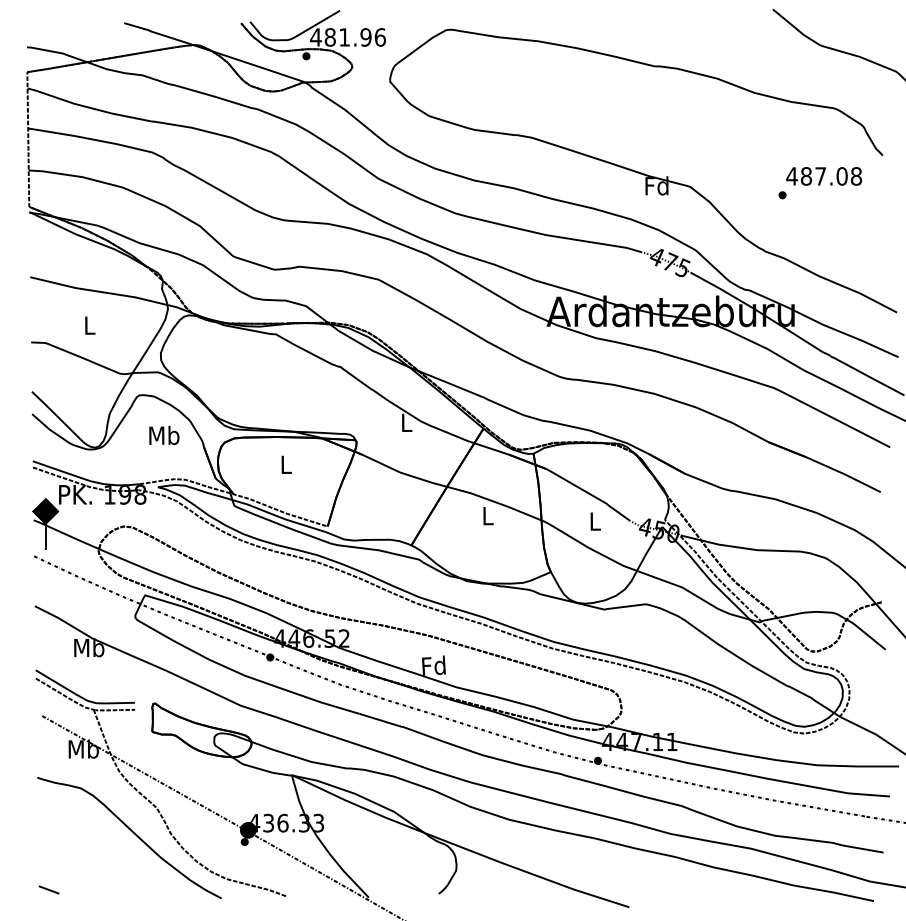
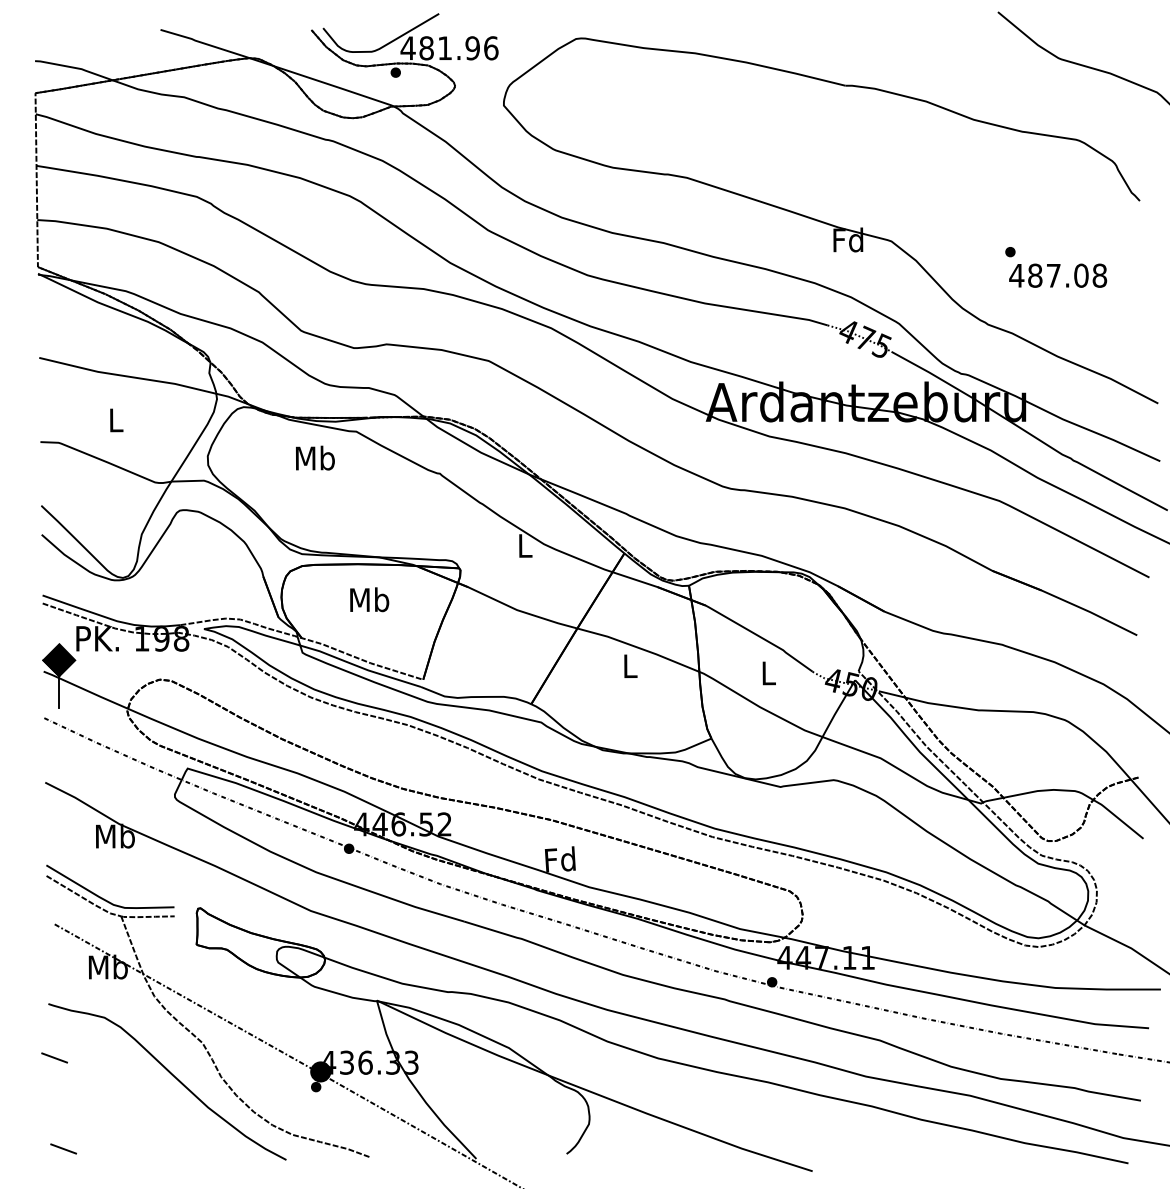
text: (824, 176) -> (1058, 275), moved
text: (164, 434) -> (315, 457), moved
text: (286, 464) -> (369, 599), L -> Mb
line: (42, 819) -> (54, 1057), added

